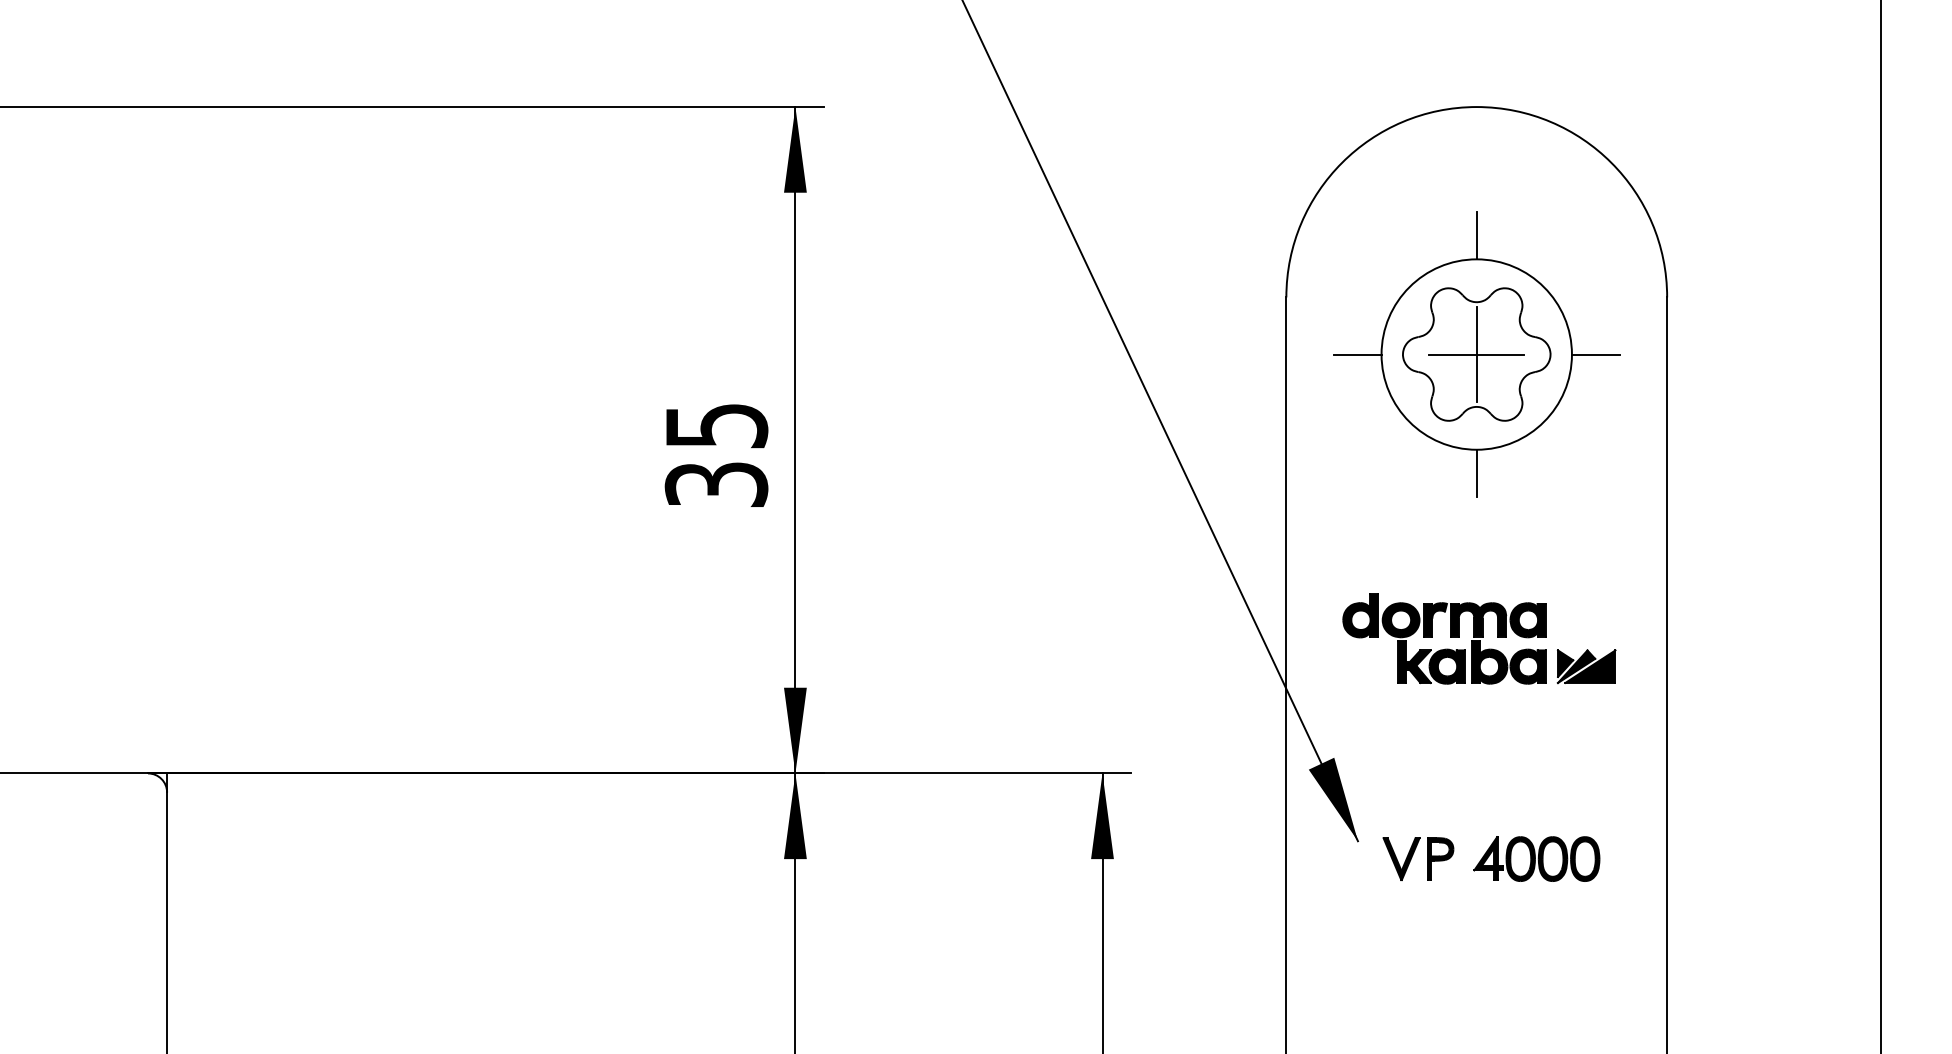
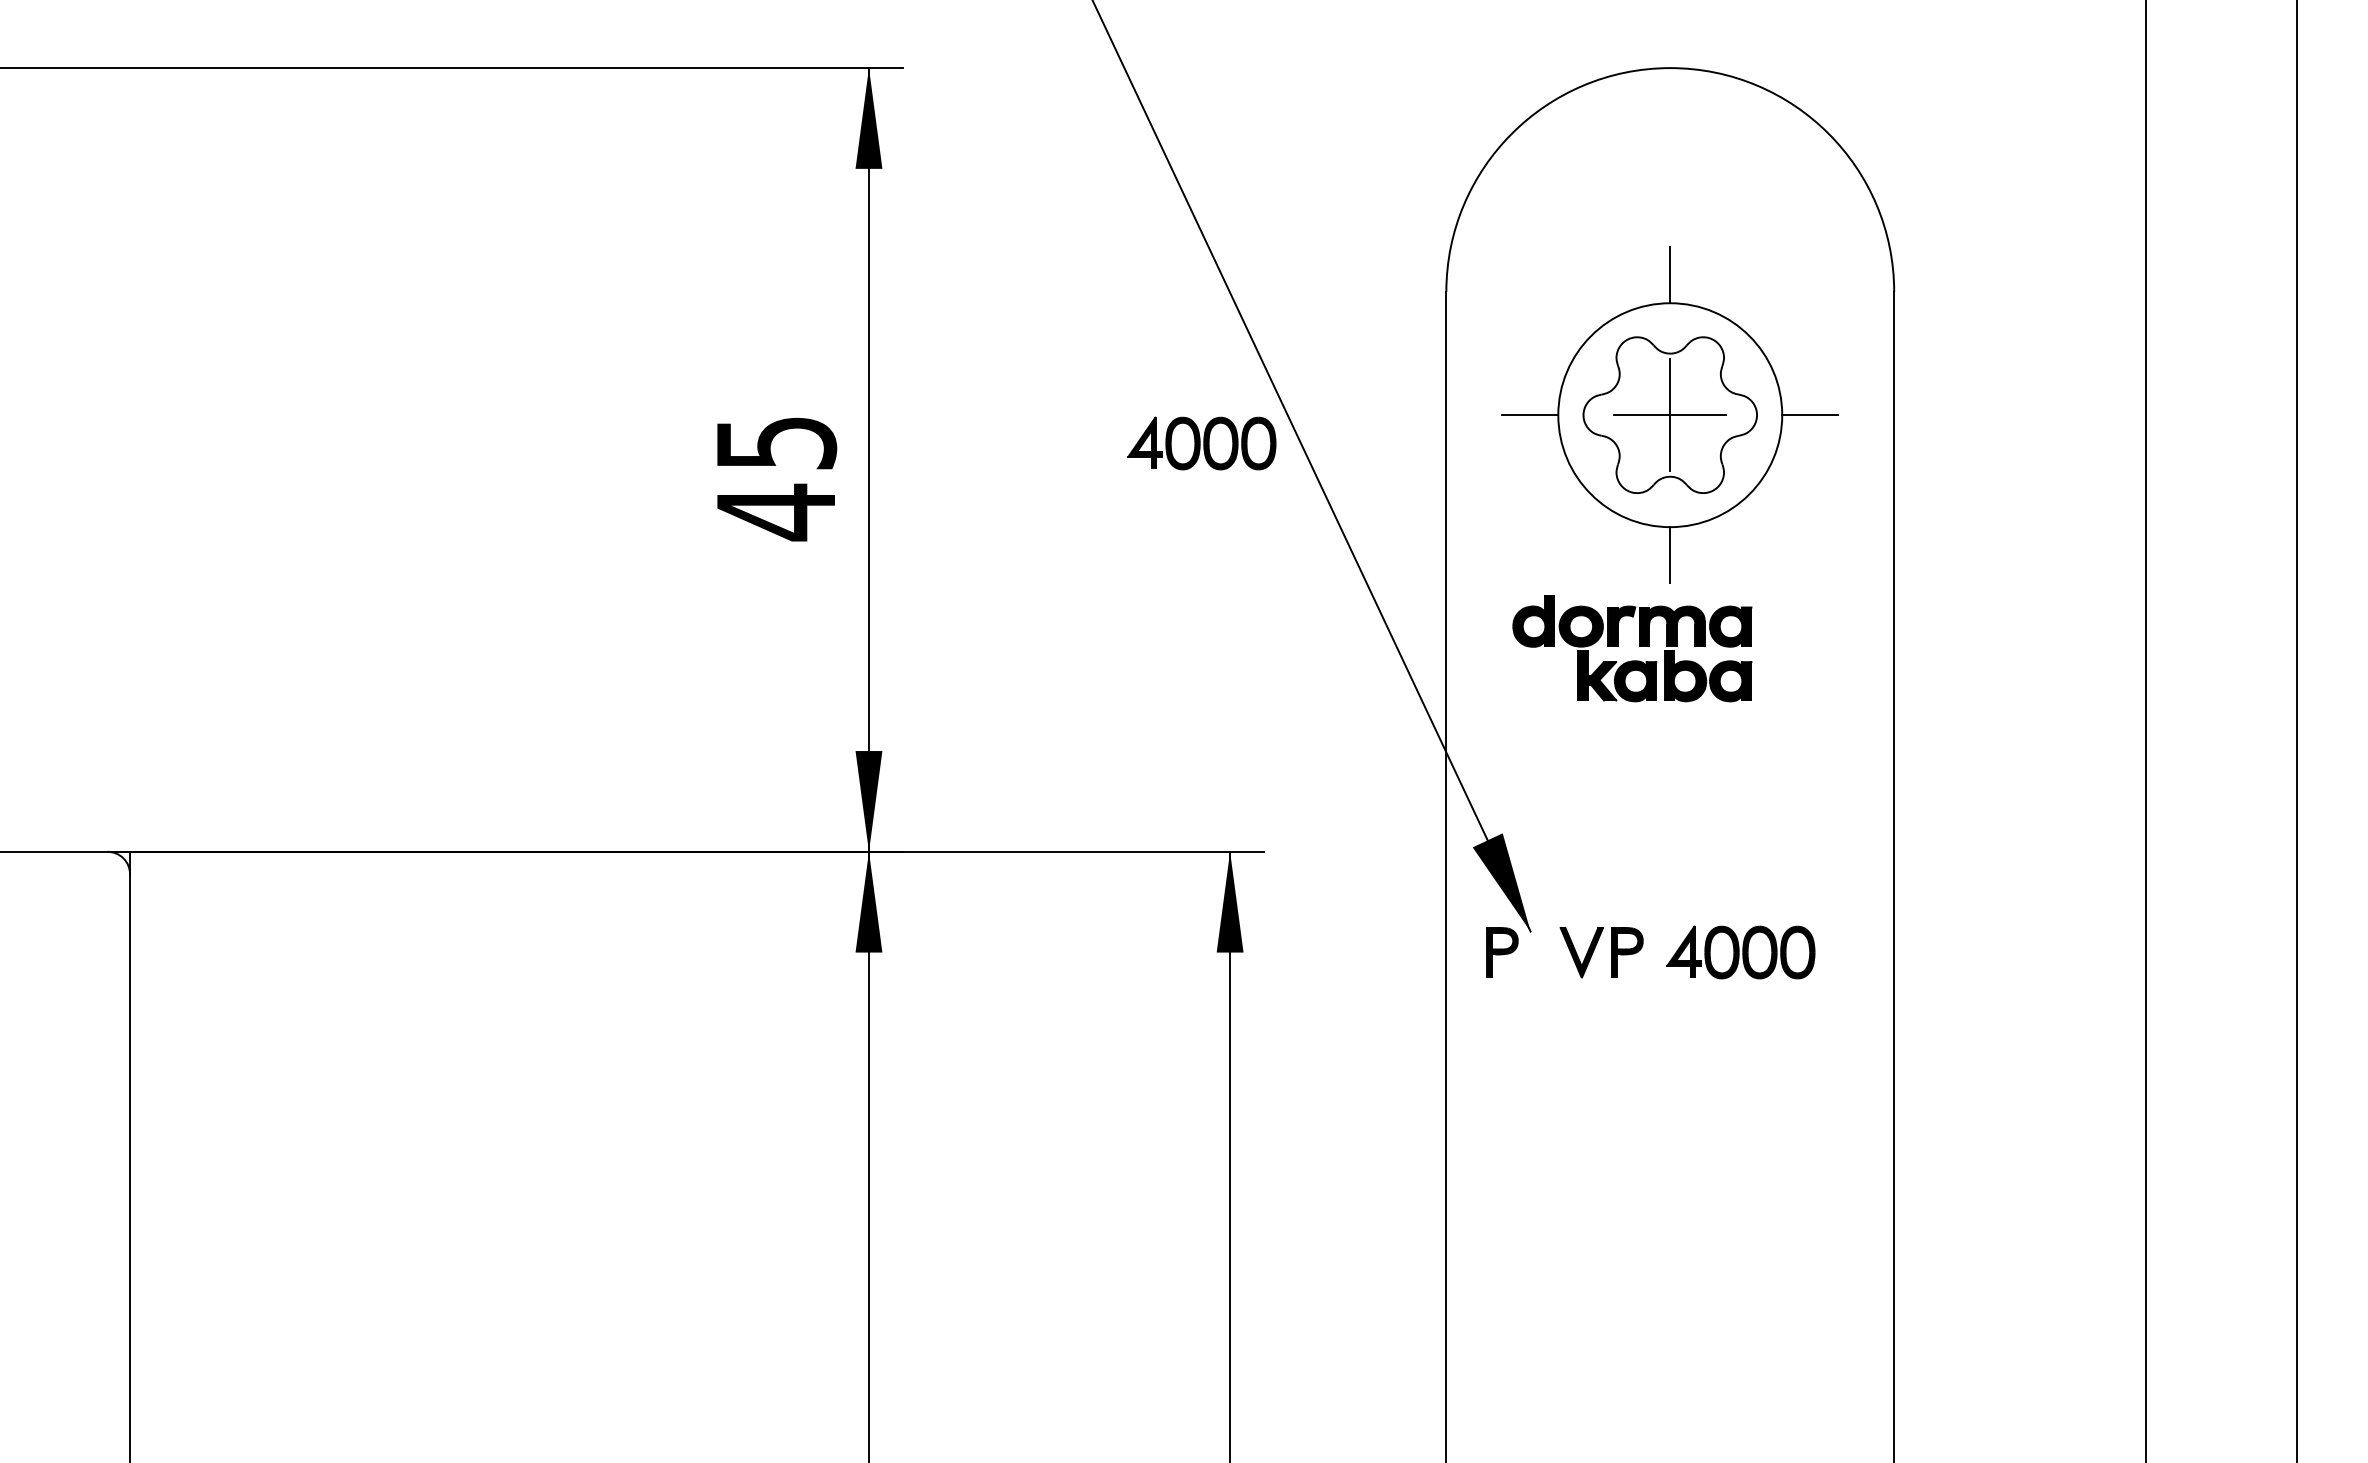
part: (1476, 353) -> (1669, 414), moved
part: (1078, 426) -> (1201, 443), added
text: (716, 484) -> (776, 512), 35 -> 45
part: (1450, 637) -> (1639, 646), moved
part: (1586, 666) -> (1799, 726), removed
part: (1334, 859) -> (1502, 952), added

